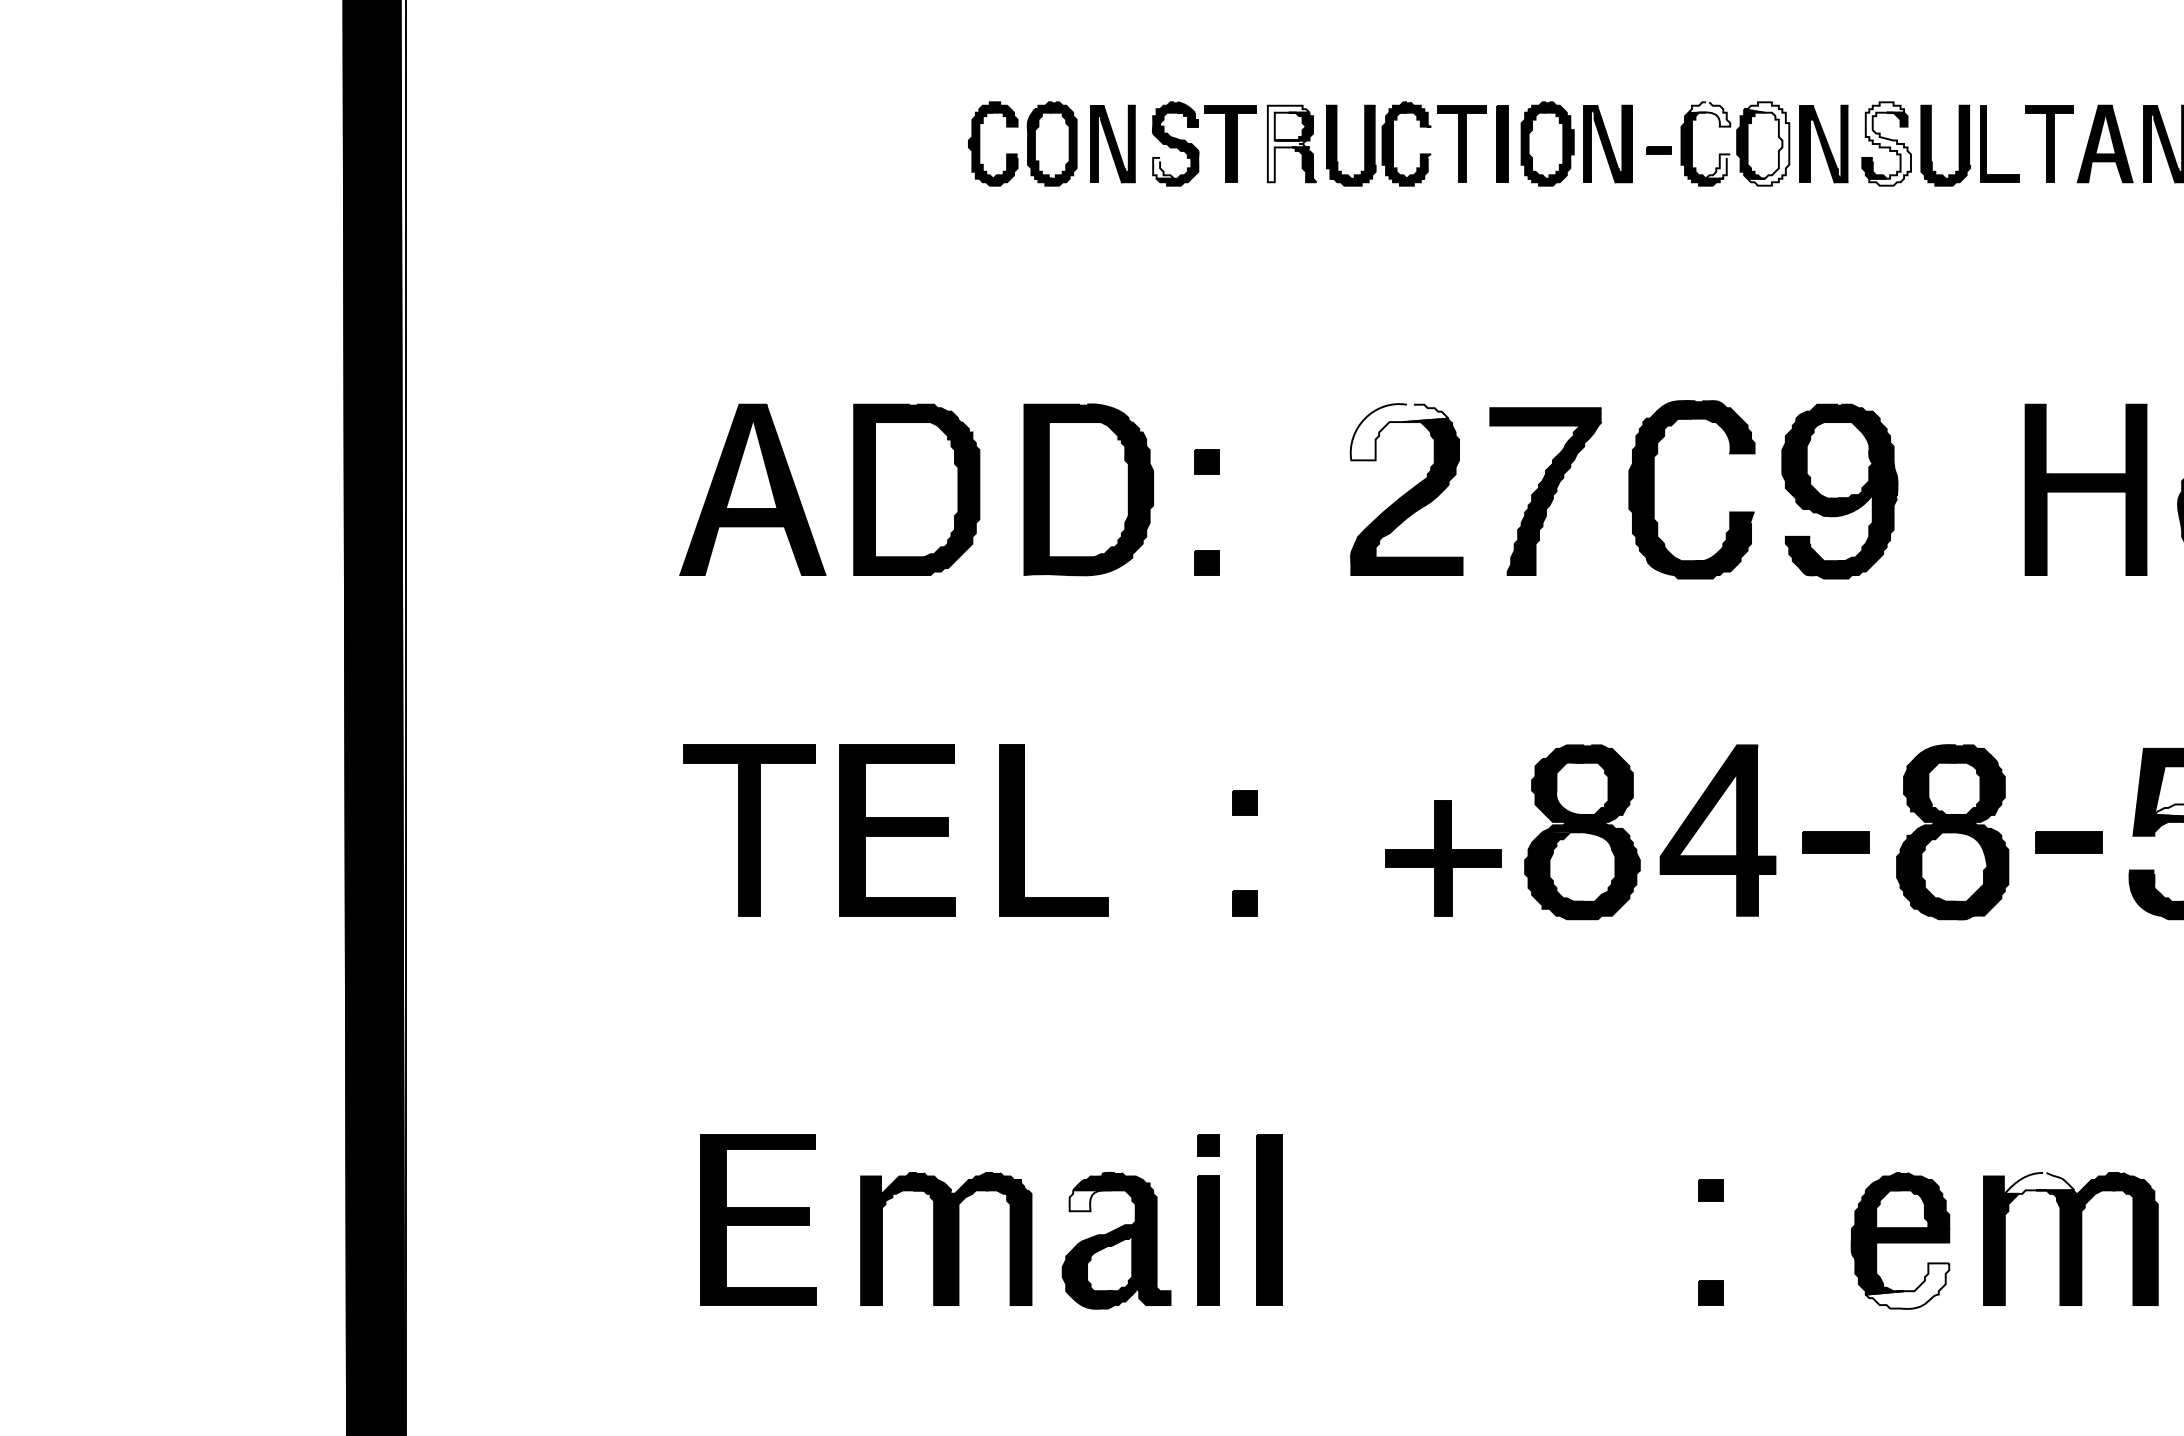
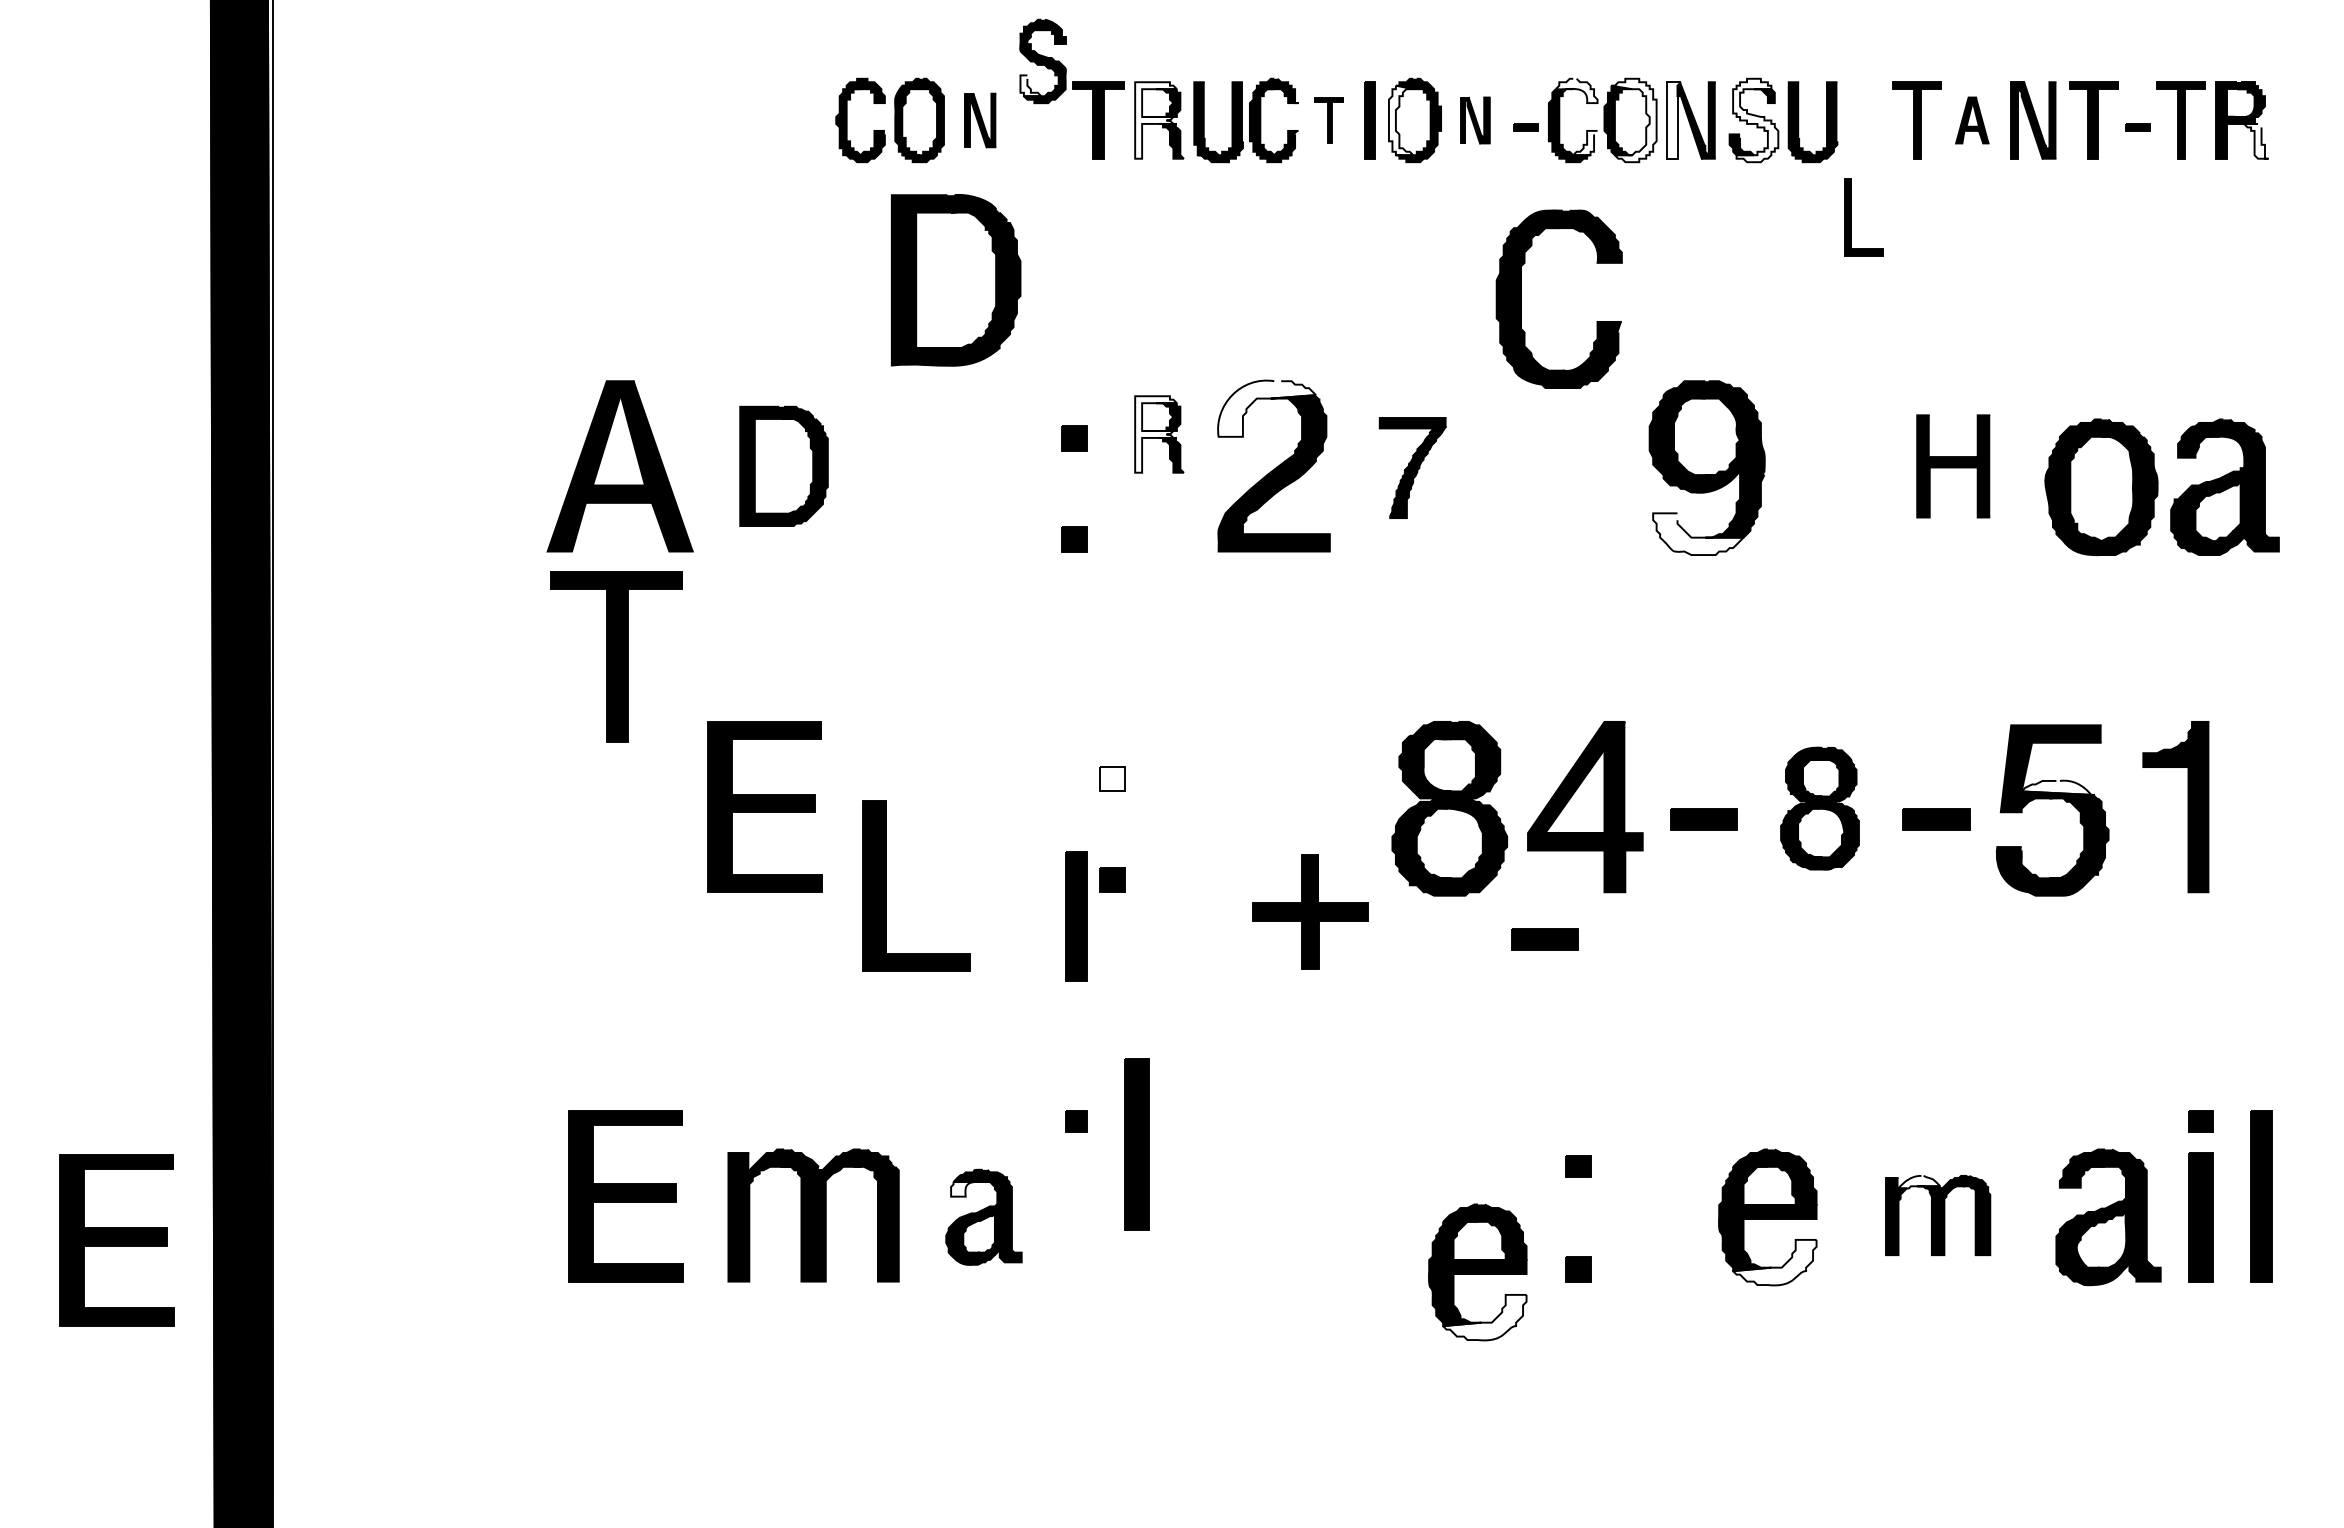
part: (1113, 144) -> (980, 120), size x0.7
part: (1175, 144) -> (1042, 61), moved
part: (1462, 144) -> (1329, 120), size x0.6
fill: (1533, 144) -> (1400, 120), removed
part: (1608, 144) -> (1475, 120), size x0.6
fill: (1806, 144) -> (1673, 120), removed
part: (1987, 144) -> (1851, 217), moved
part: (2105, 144) -> (1972, 120), size x0.6
part: (1292, 458) -> (1159, 434), added
part: (1654, 489) -> (1521, 298), moved
part: (916, 490) -> (783, 466), size x0.7
part: (1089, 490) -> (956, 280), moved
part: (2086, 490) -> (1953, 466), size x0.6
part: (1545, 491) -> (1412, 467), size x0.6
fill: (1831, 558) -> (1698, 534), removed
fill: (1245, 803) -> (1112, 779), removed
part: (749, 830) -> (616, 656), moved
part: (1024, 830) -> (886, 885), moved
part: (1952, 832) -> (1819, 808), size x0.7
part: (1443, 858) -> (1310, 911), moved
part: (1677, 963) -> (1544, 939), added
part: (1269, 1220) -> (1136, 1144), moved
part: (2070, 1239) -> (1937, 1215), size x0.6
part: (1116, 1241) -> (983, 1217), size x0.7
part: (1209, 1241) -> (1076, 916), moved
part: (249, 1264) -> (116, 1240), added
part: (1610, 1296) -> (1477, 1272), added

